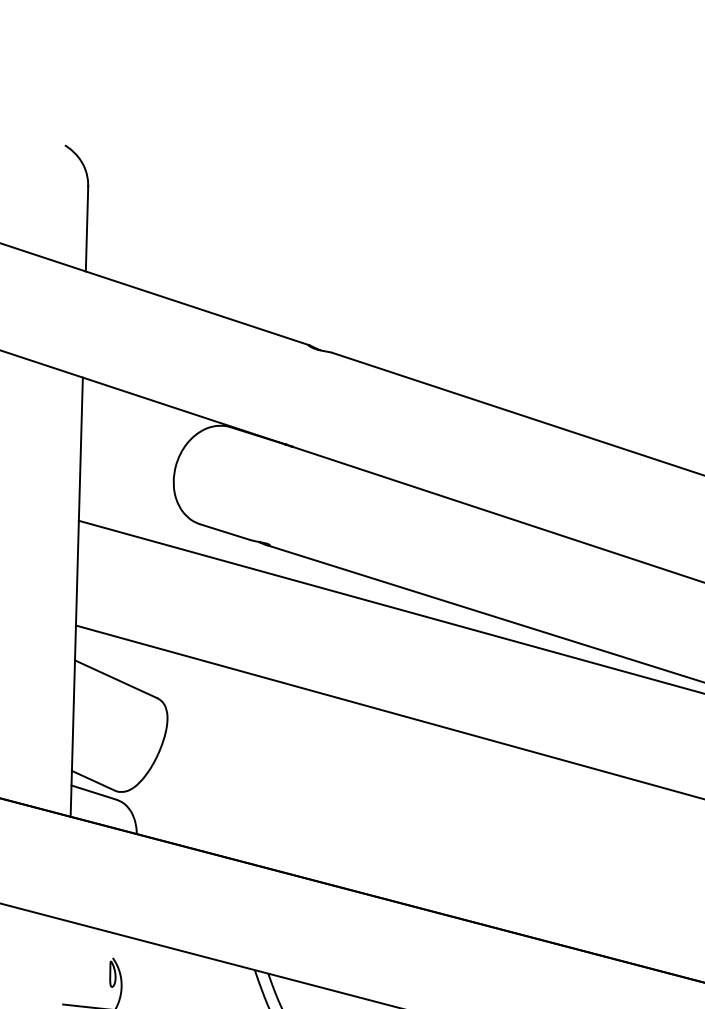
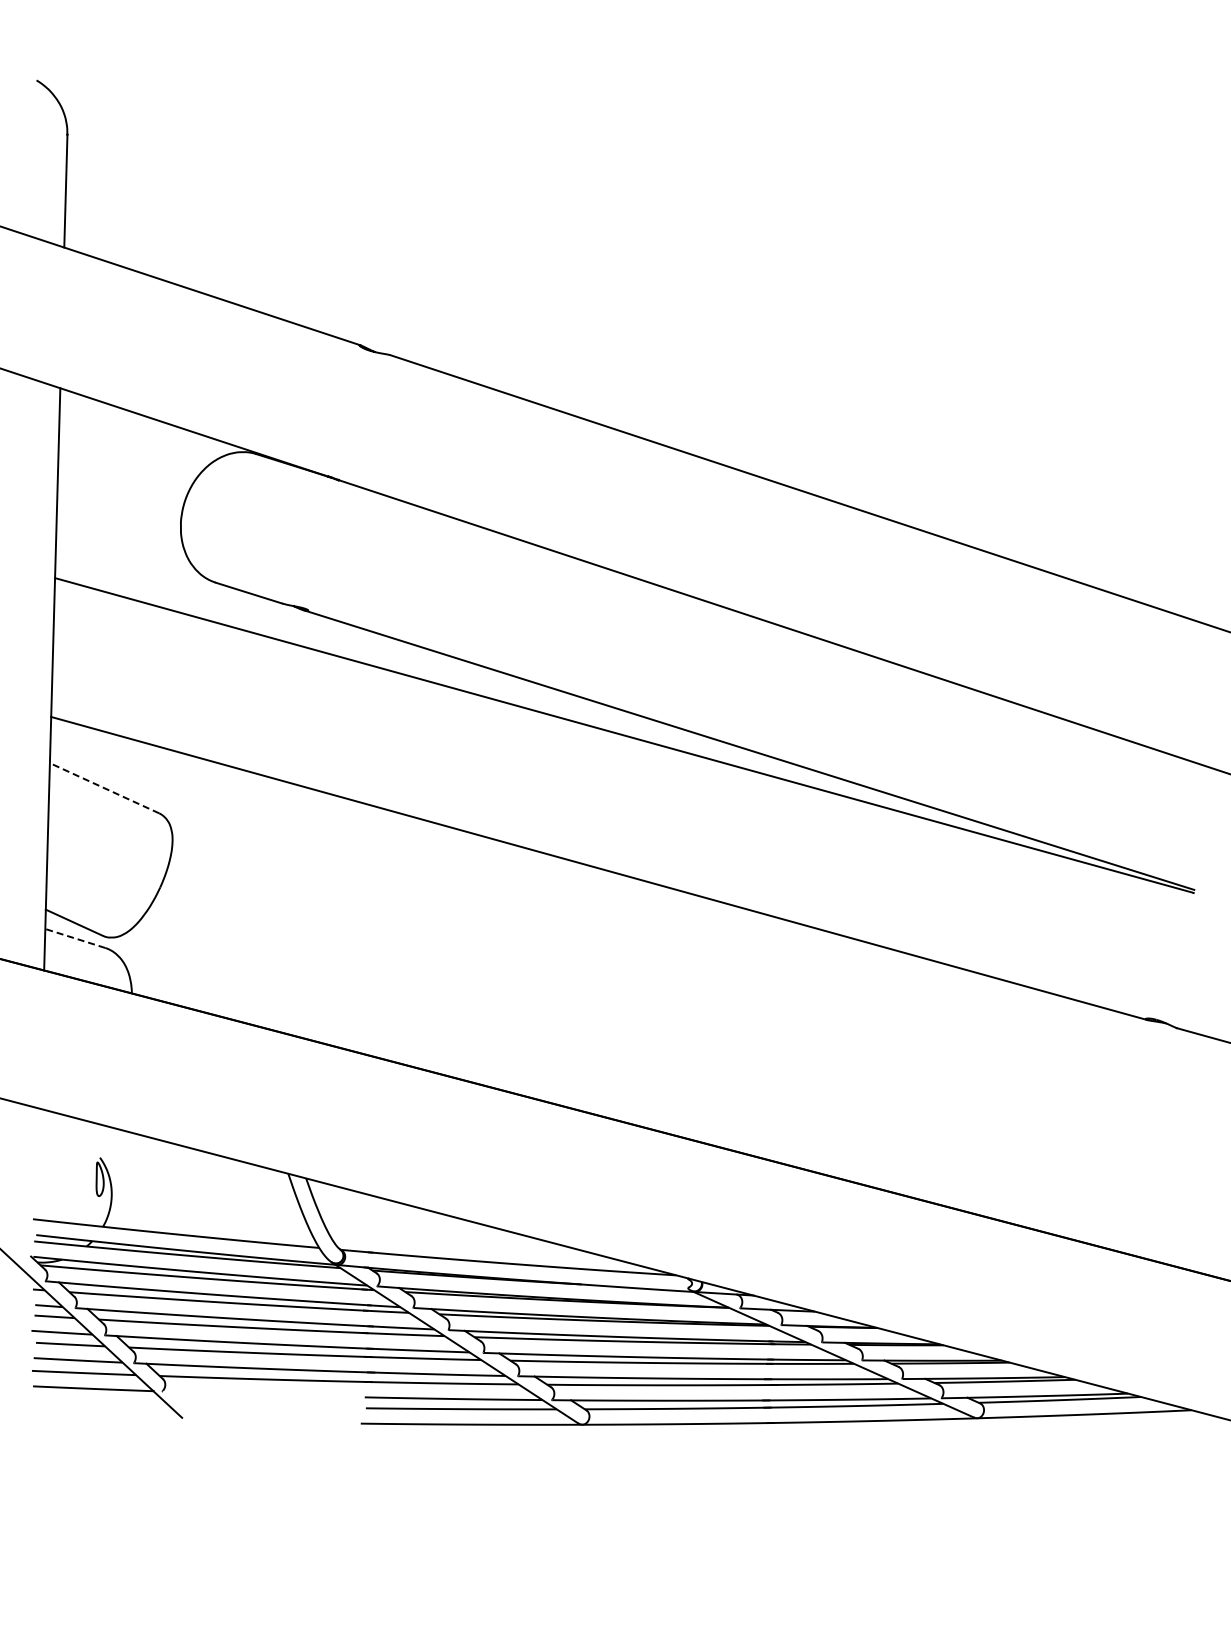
line: (116, 679) -> (104, 788), solid -> dashed
line: (93, 792) -> (74, 938), solid -> dashed

